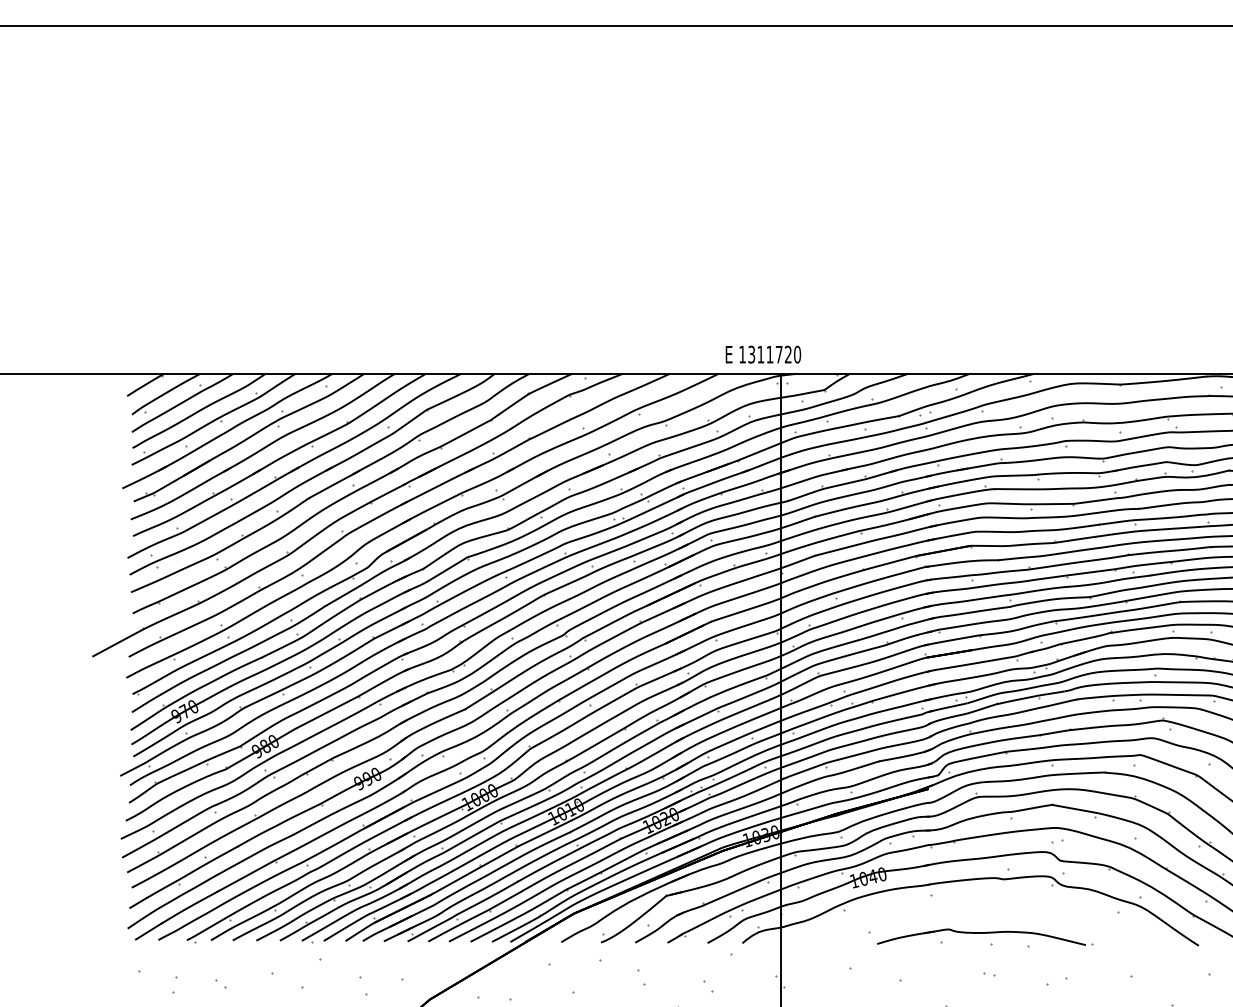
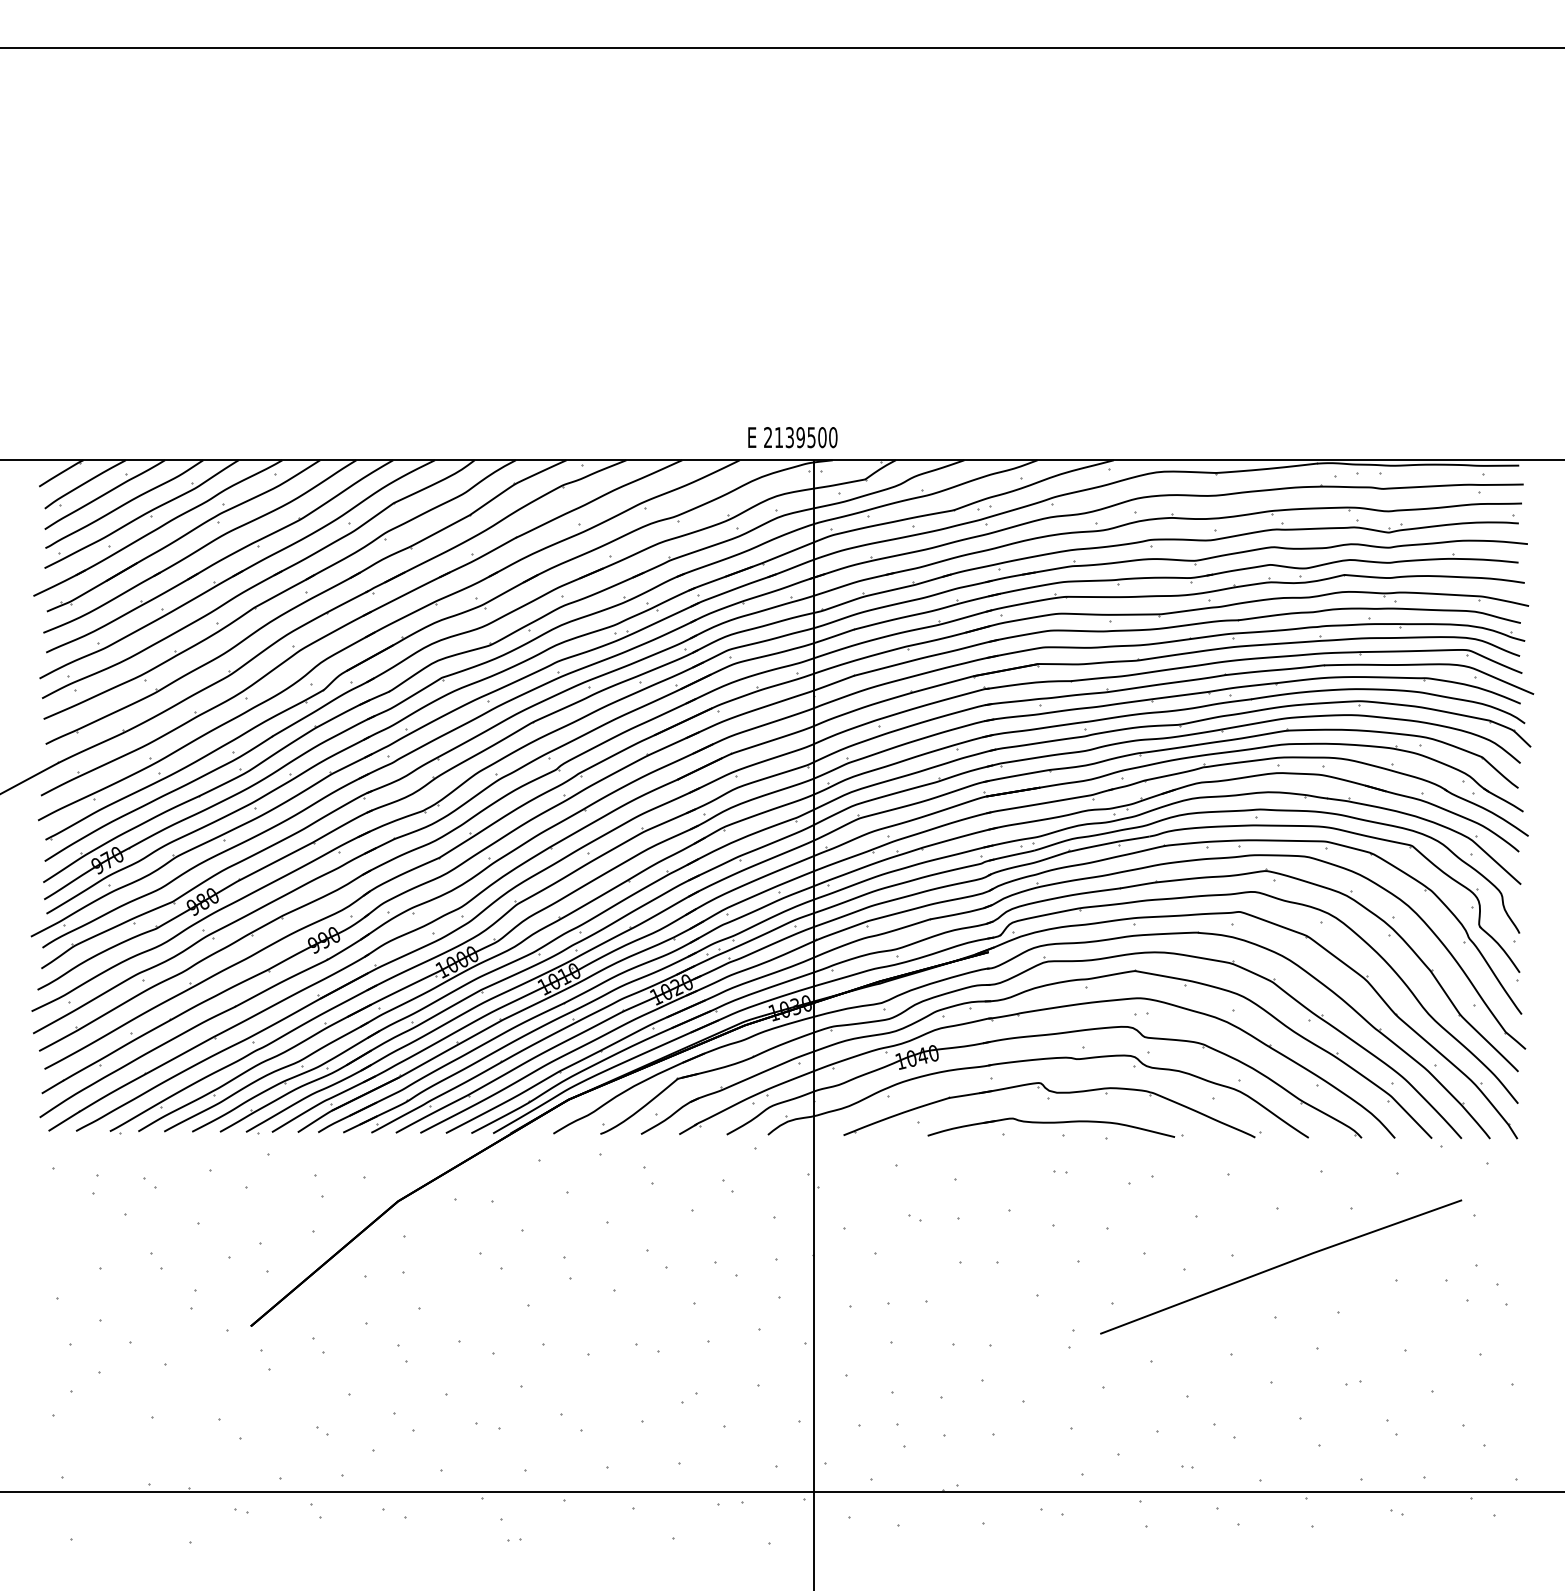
text: (765, 354) -> (795, 437), 1311720 -> 2139500
part: (979, 913) -> (1048, 1099), added

